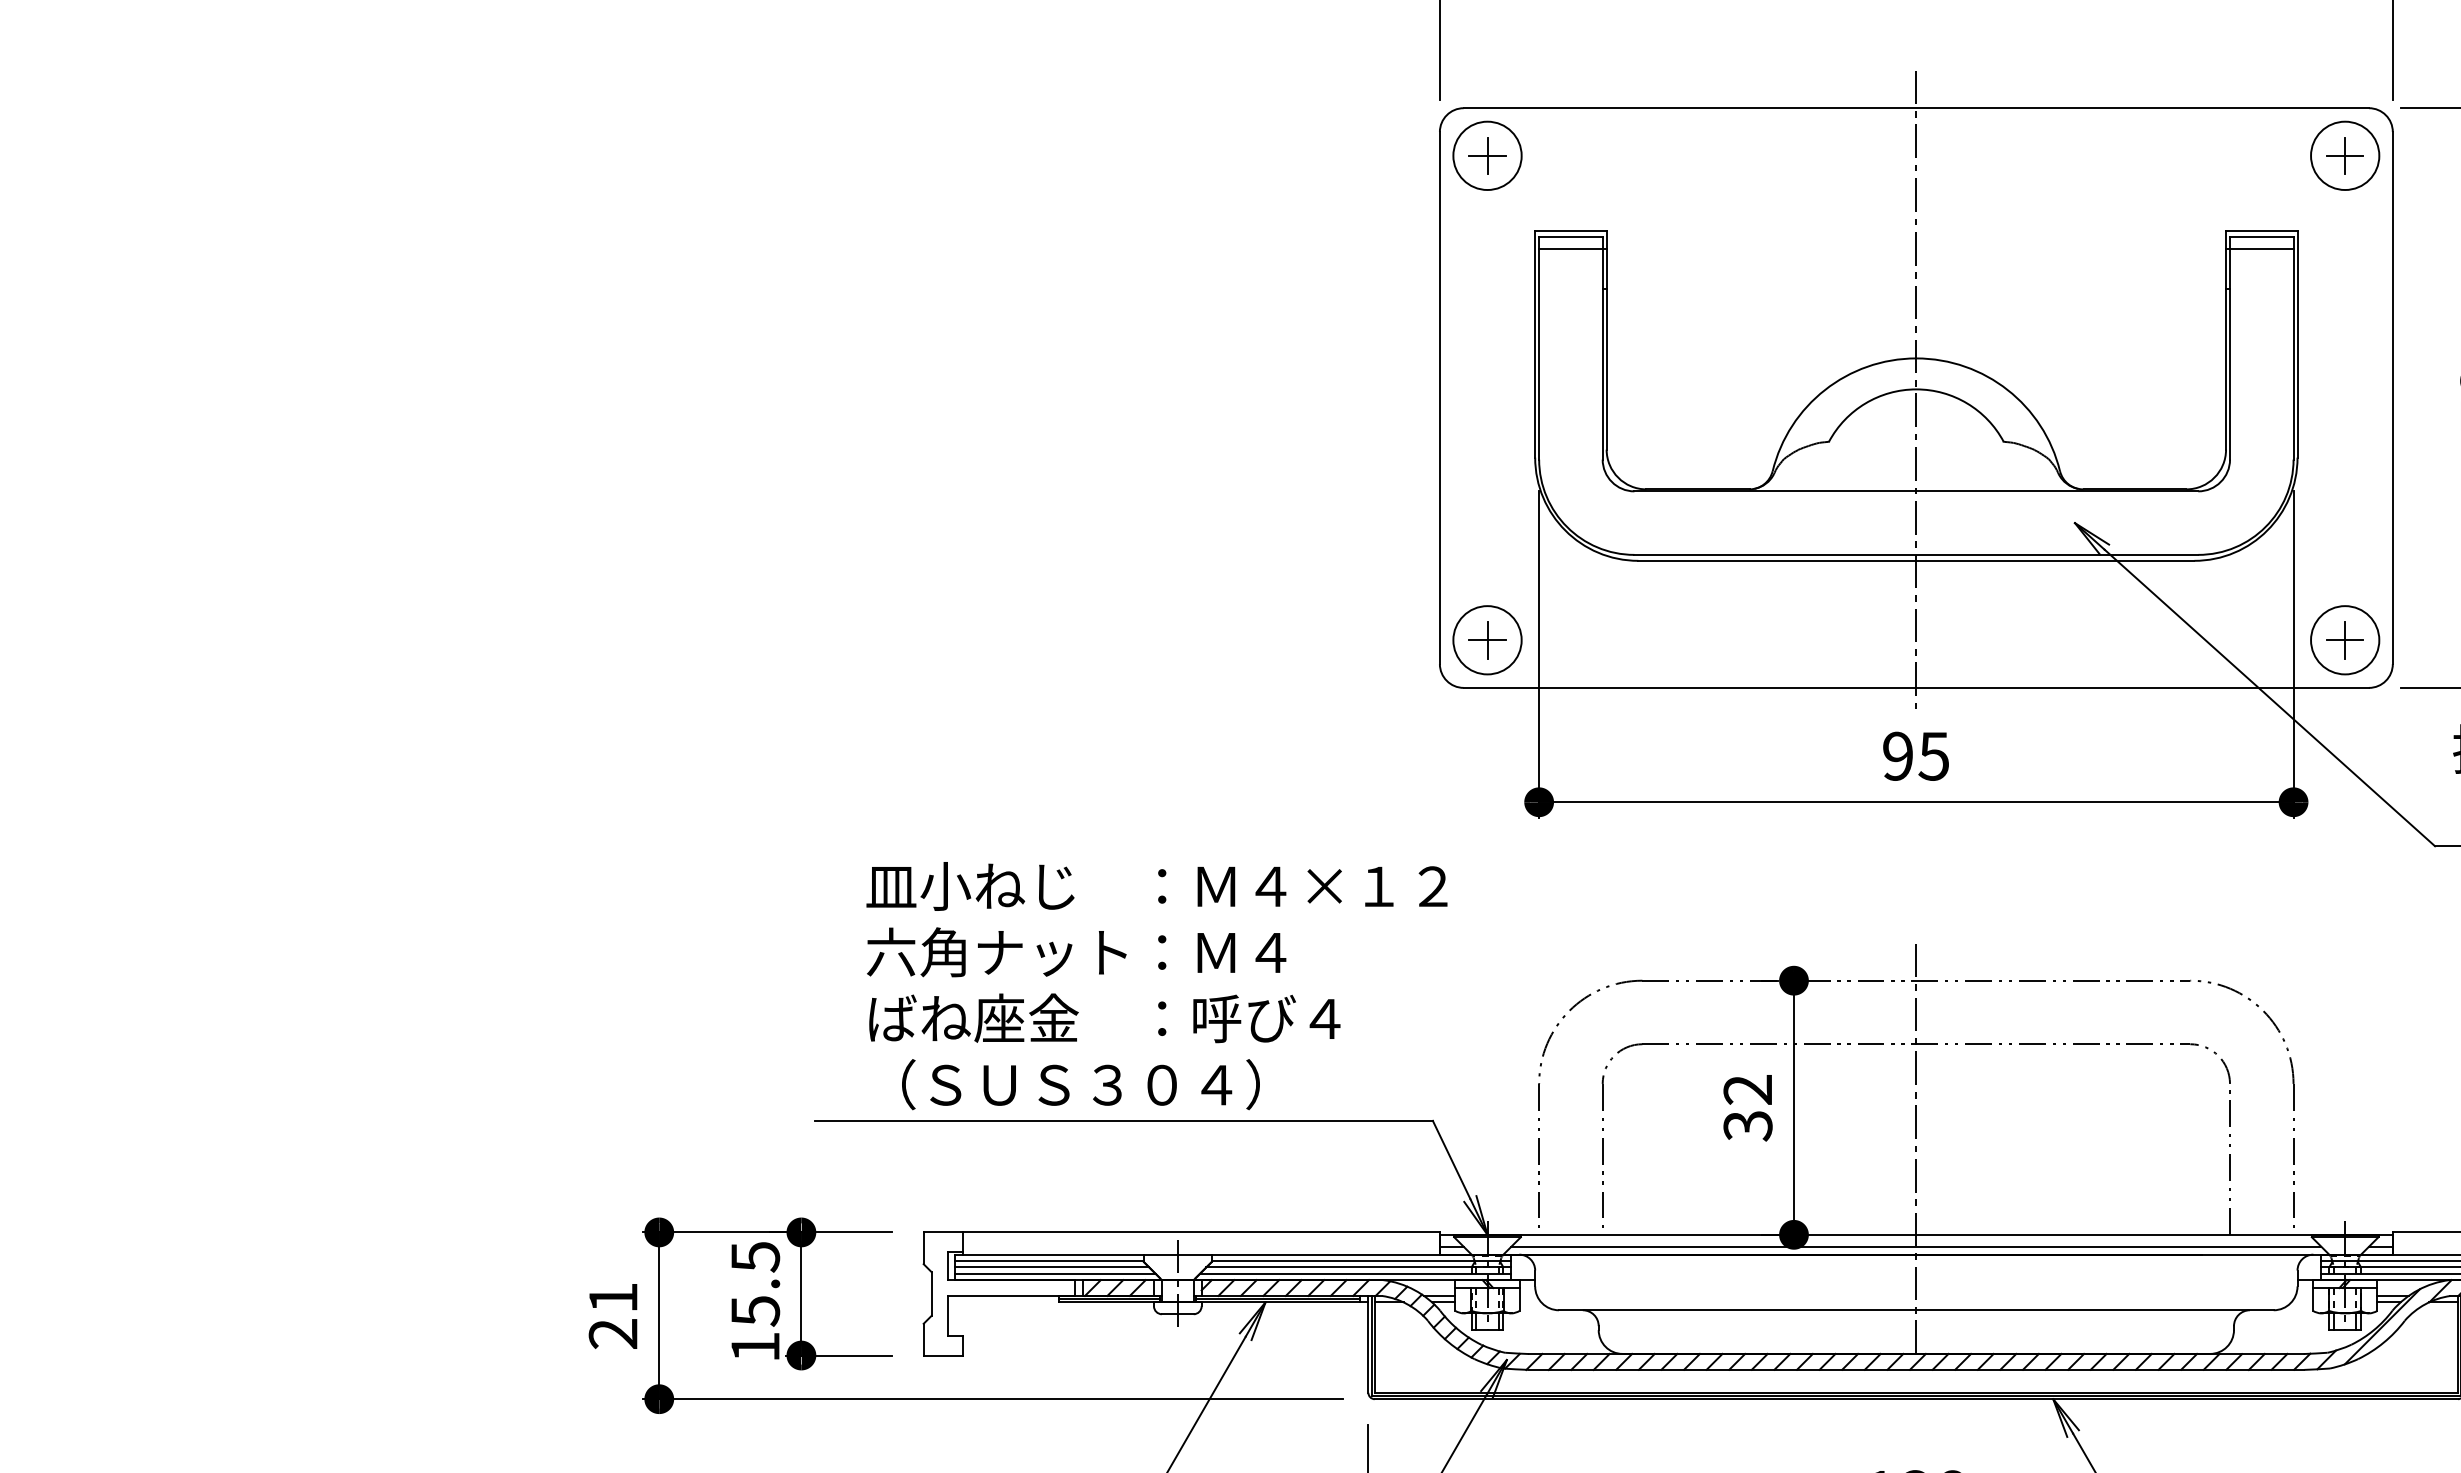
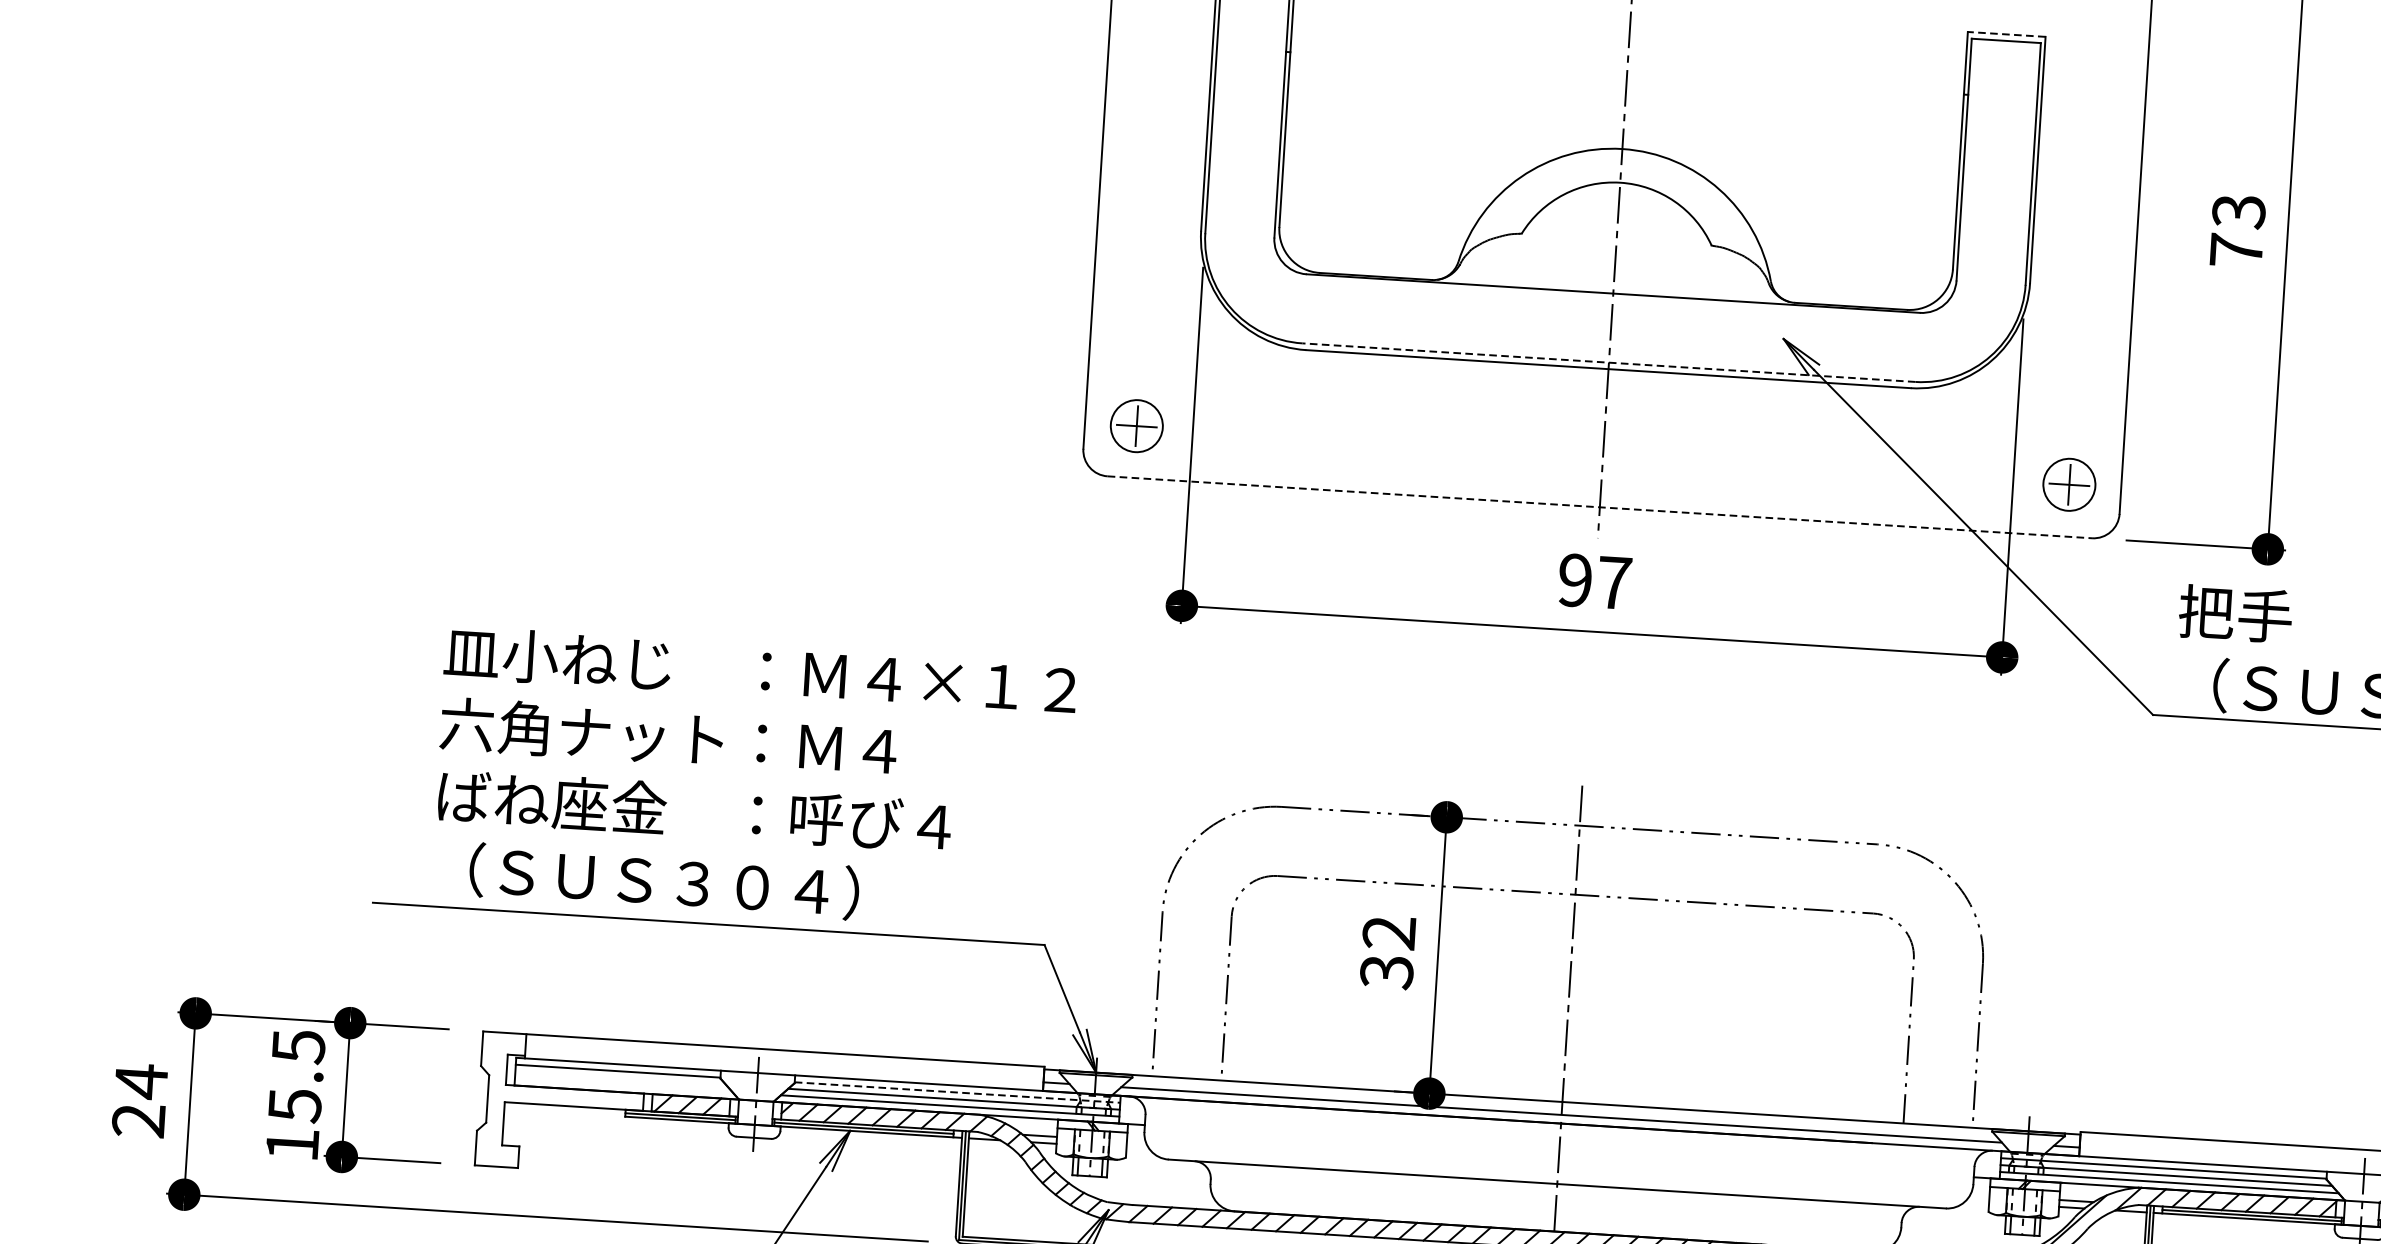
line: (2261, 231) -> (2006, 34), solid -> dashed
line: (1572, 249) -> (1255, 7), removed
line: (2259, 249) -> (2002, 54), removed
line: (1916, 554) -> (1609, 362), solid -> dashed
circle: (1487, 640) -> (1136, 426), size x0.7
circle: (2345, 640) -> (2069, 485), size x0.7
line: (1916, 687) -> (1600, 506), solid -> dashed
text: (1933, 756) -> (1613, 583), 95 -> 97
line: (1361, 1261) -> (957, 1093), solid -> dashed
line: (1052, 1267) -> (620, 1078), removed
line: (1055, 1273) -> (623, 1085), removed
text: (613, 1297) -> (141, 1081), 21 -> 24

